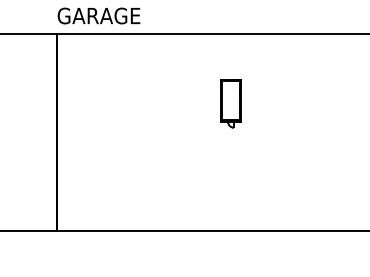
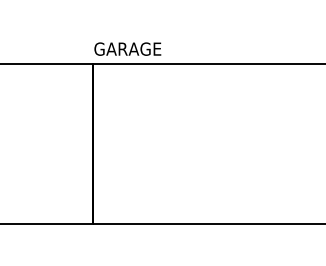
part: (230, 104) -> (234, 120), removed

